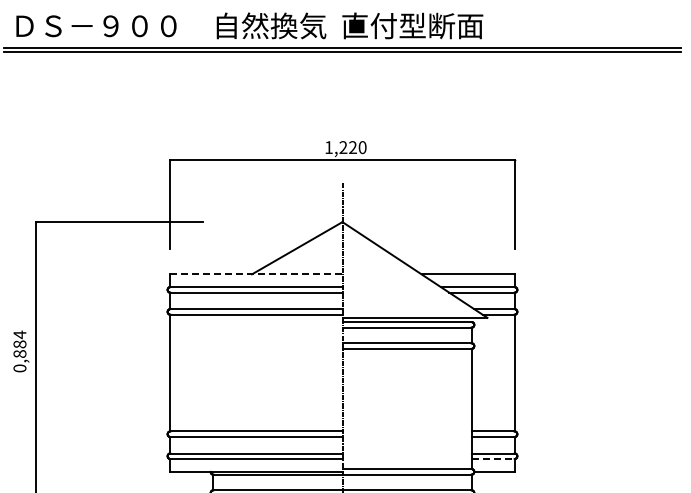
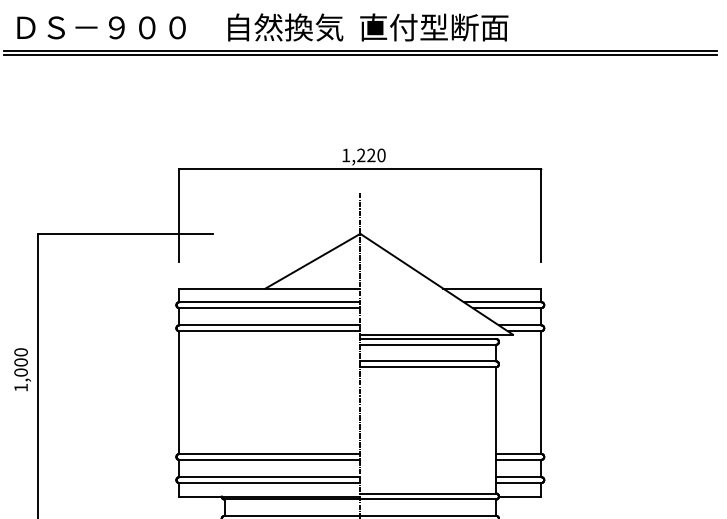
line: (256, 274) -> (269, 288), dashed -> solid
text: (19, 351) -> (20, 369), 0,884 -> 1,000
line: (493, 459) -> (519, 483), dashed -> solid

